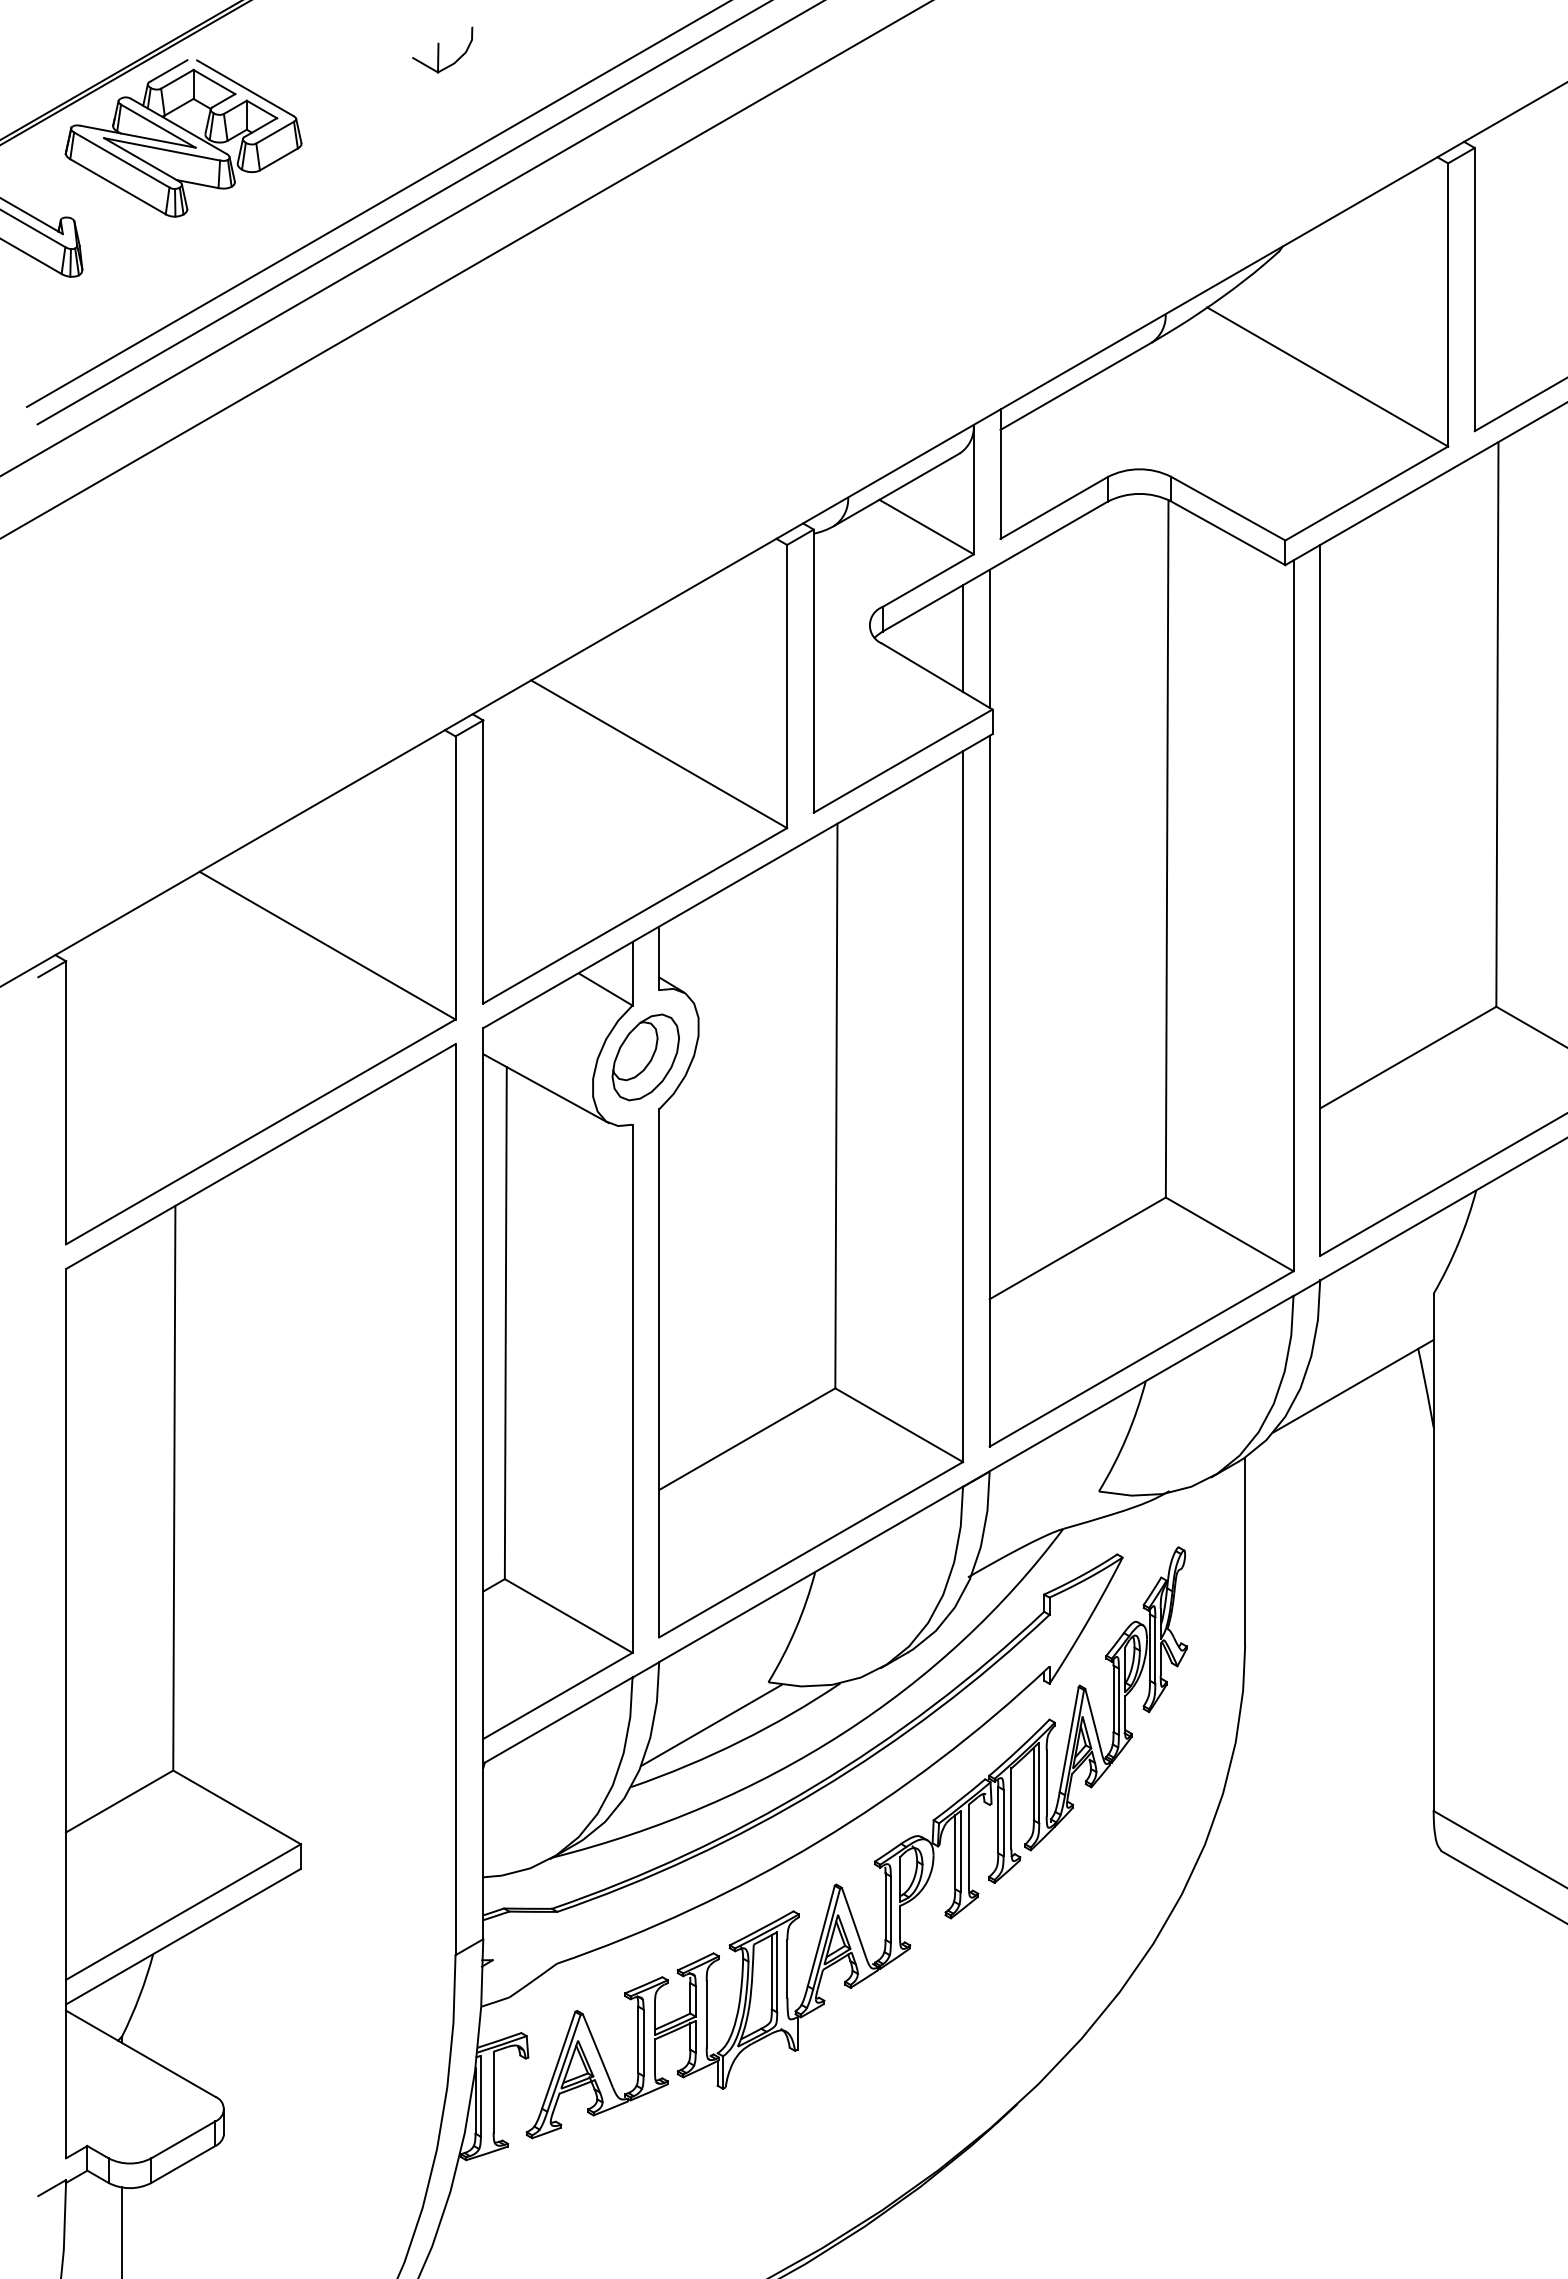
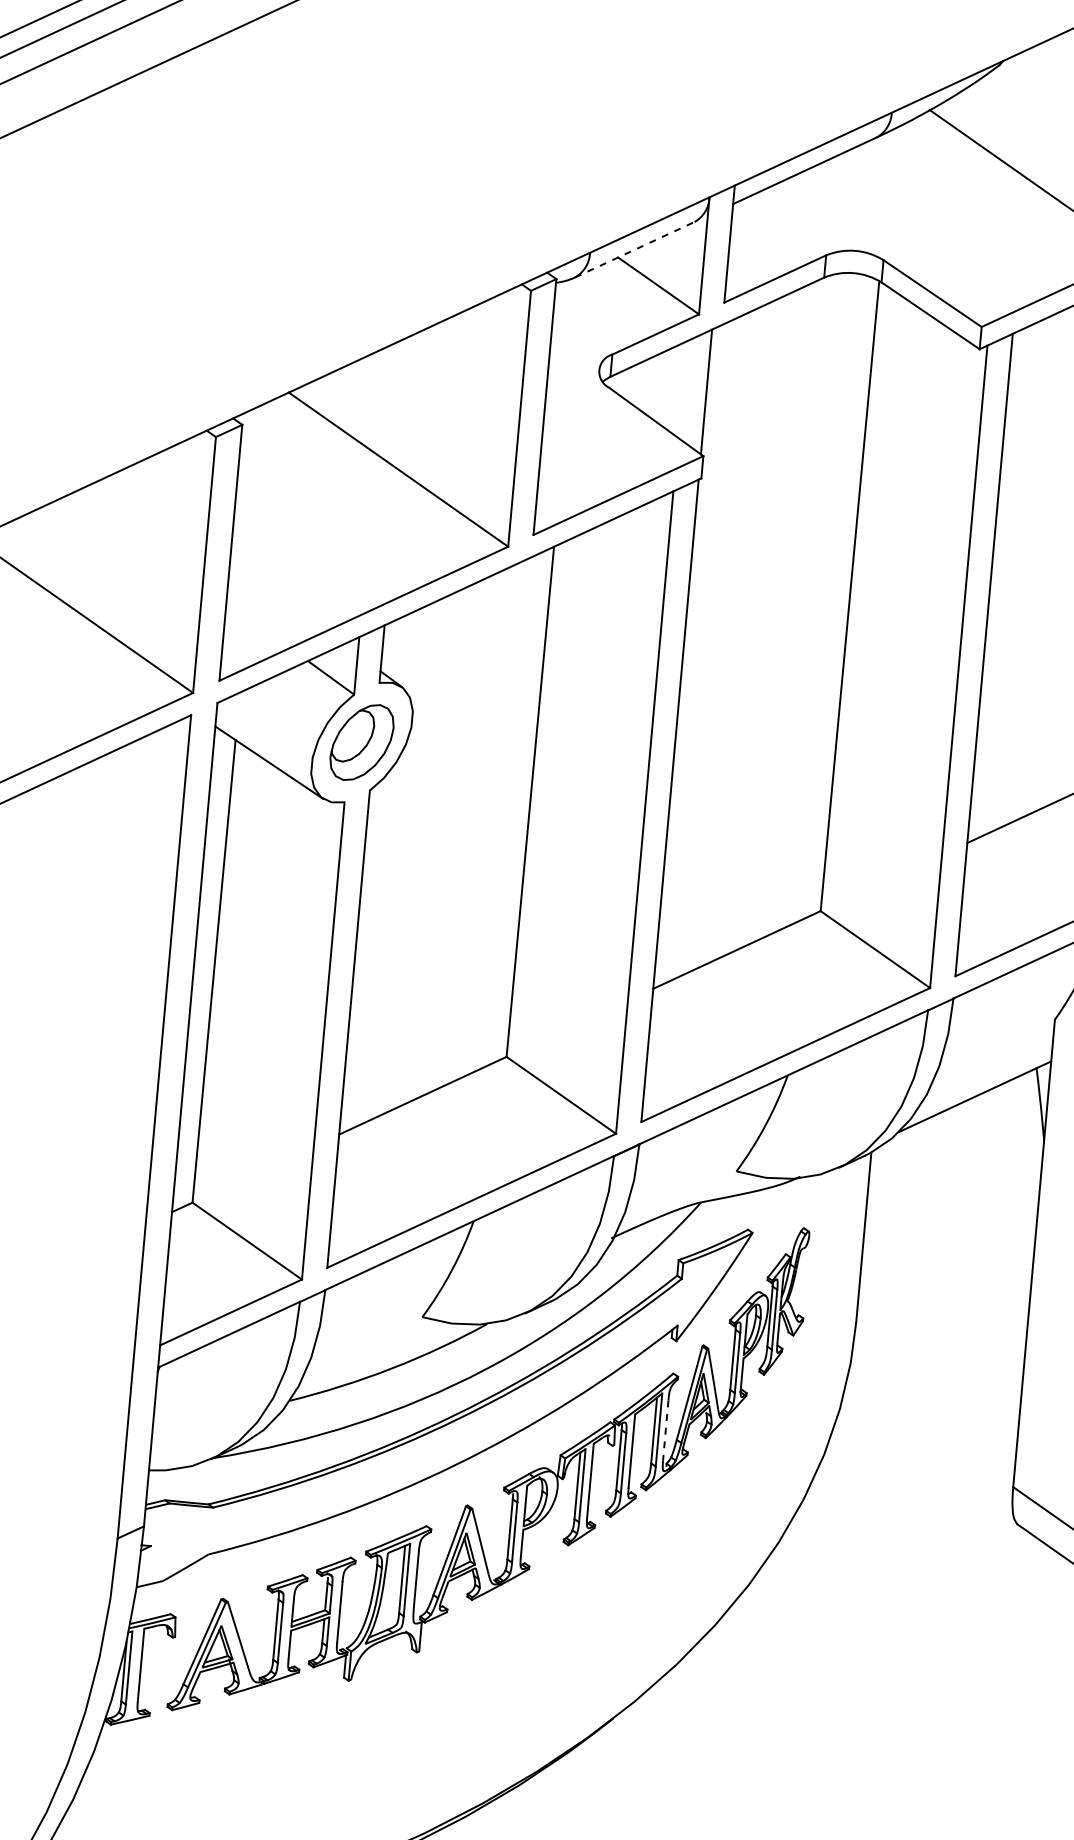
line: (896, 489) -> (634, 249), solid -> dashed
line: (963, 638) -> (682, 389), removed
line: (711, 1725) -> (367, 1351), removed
line: (1046, 1783) -> (665, 1431), solid -> dashed

